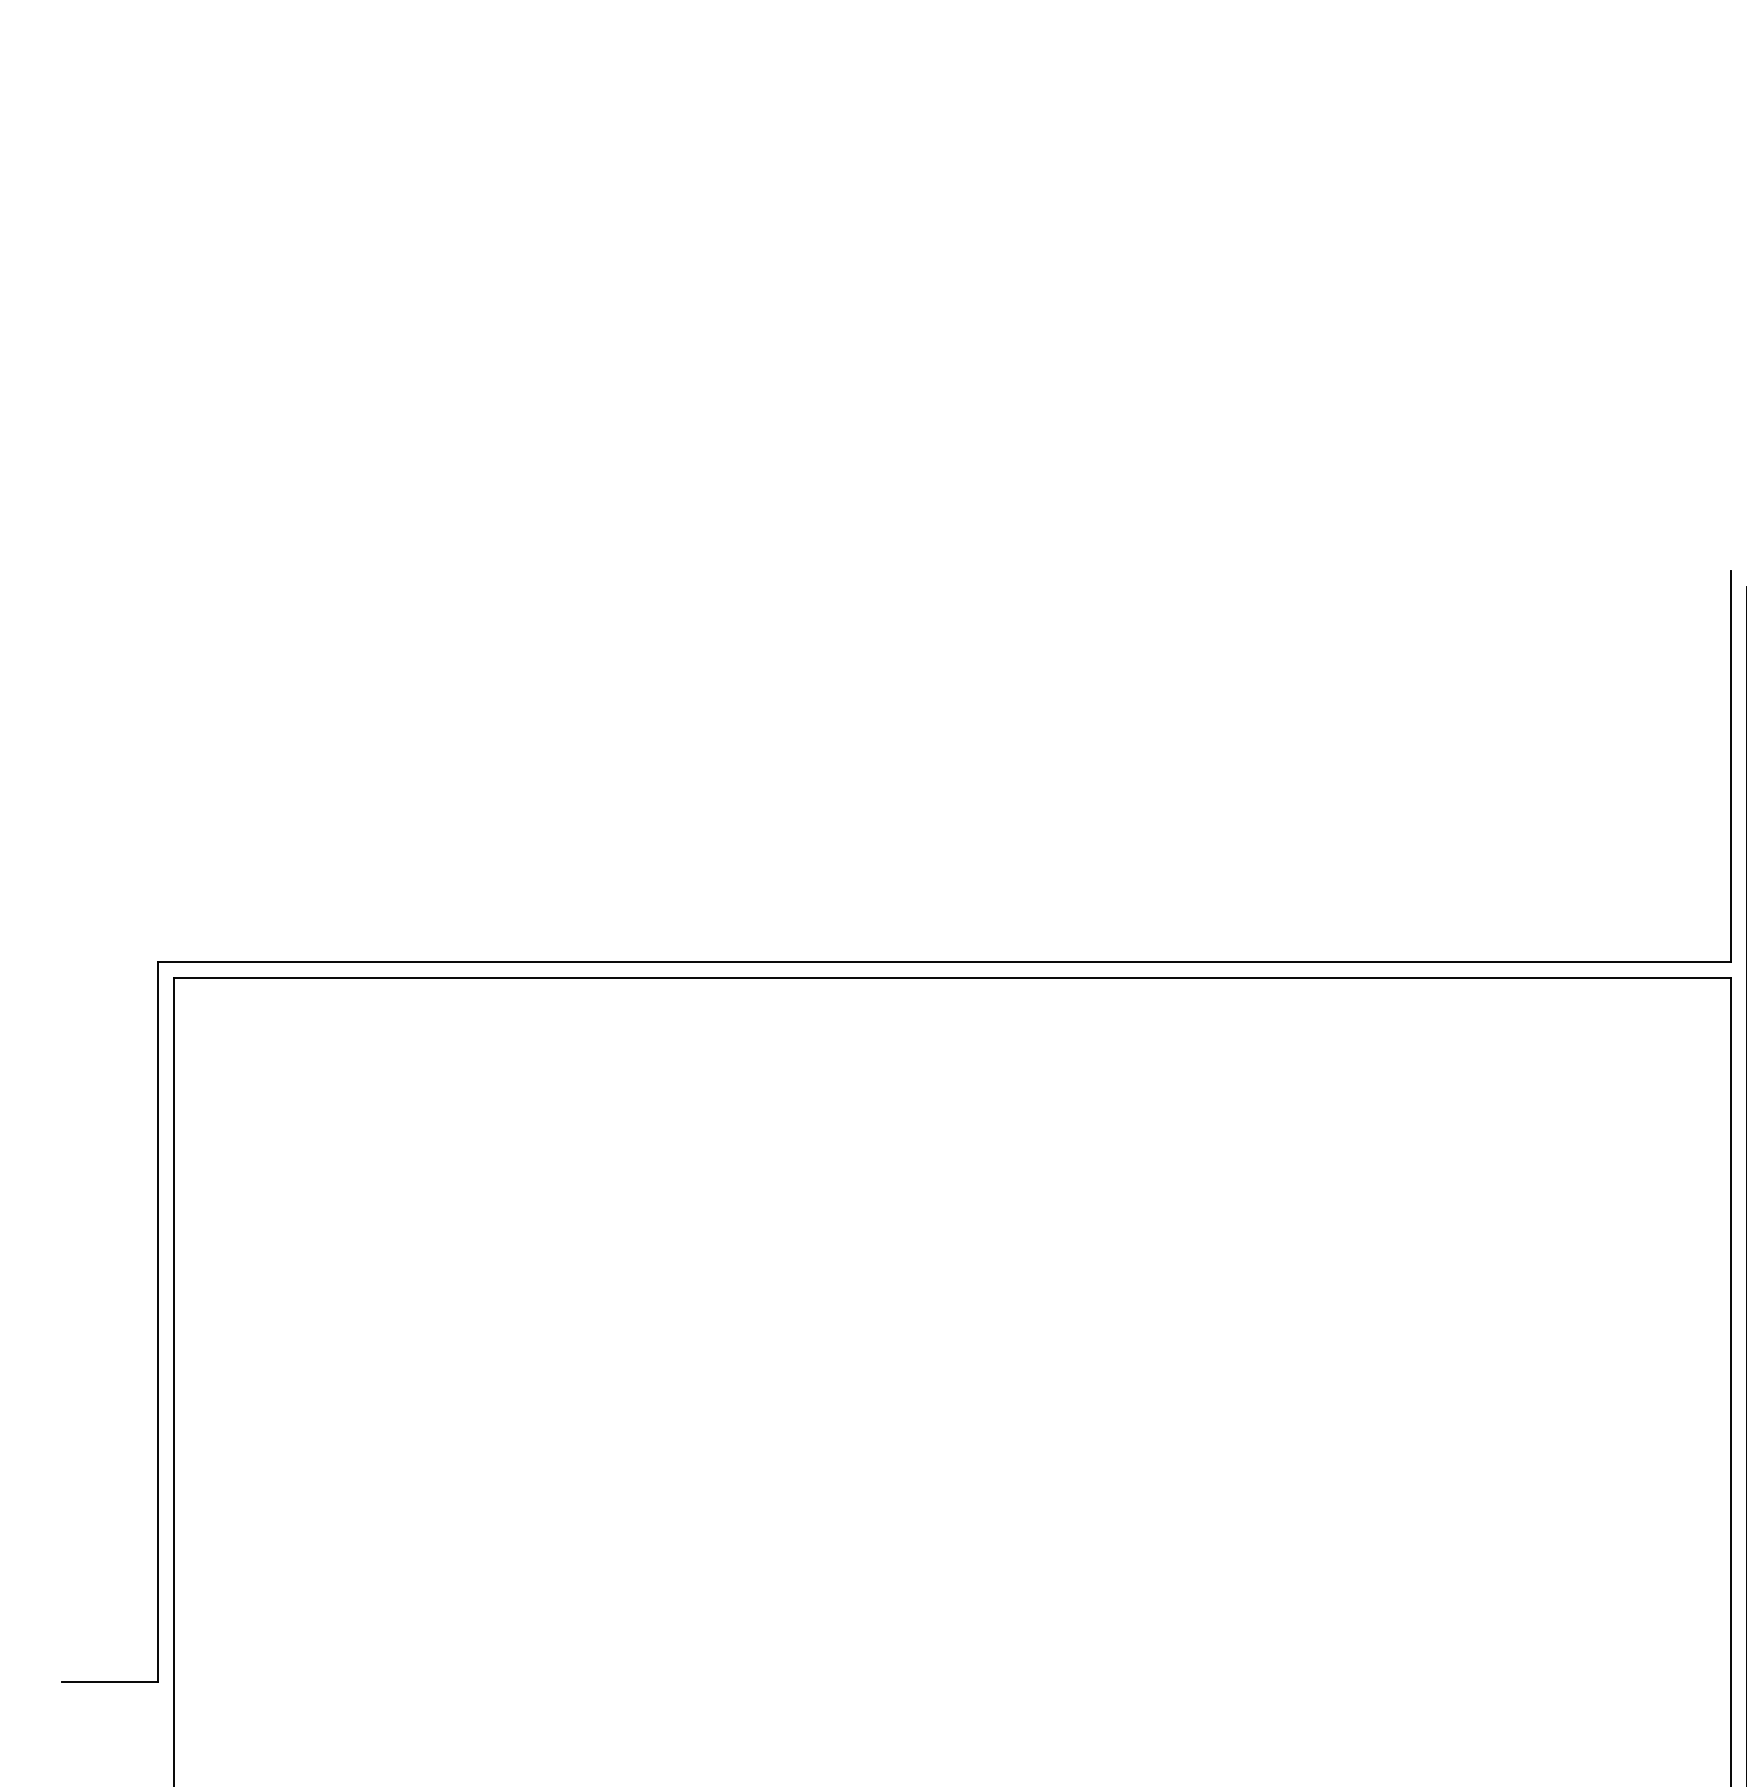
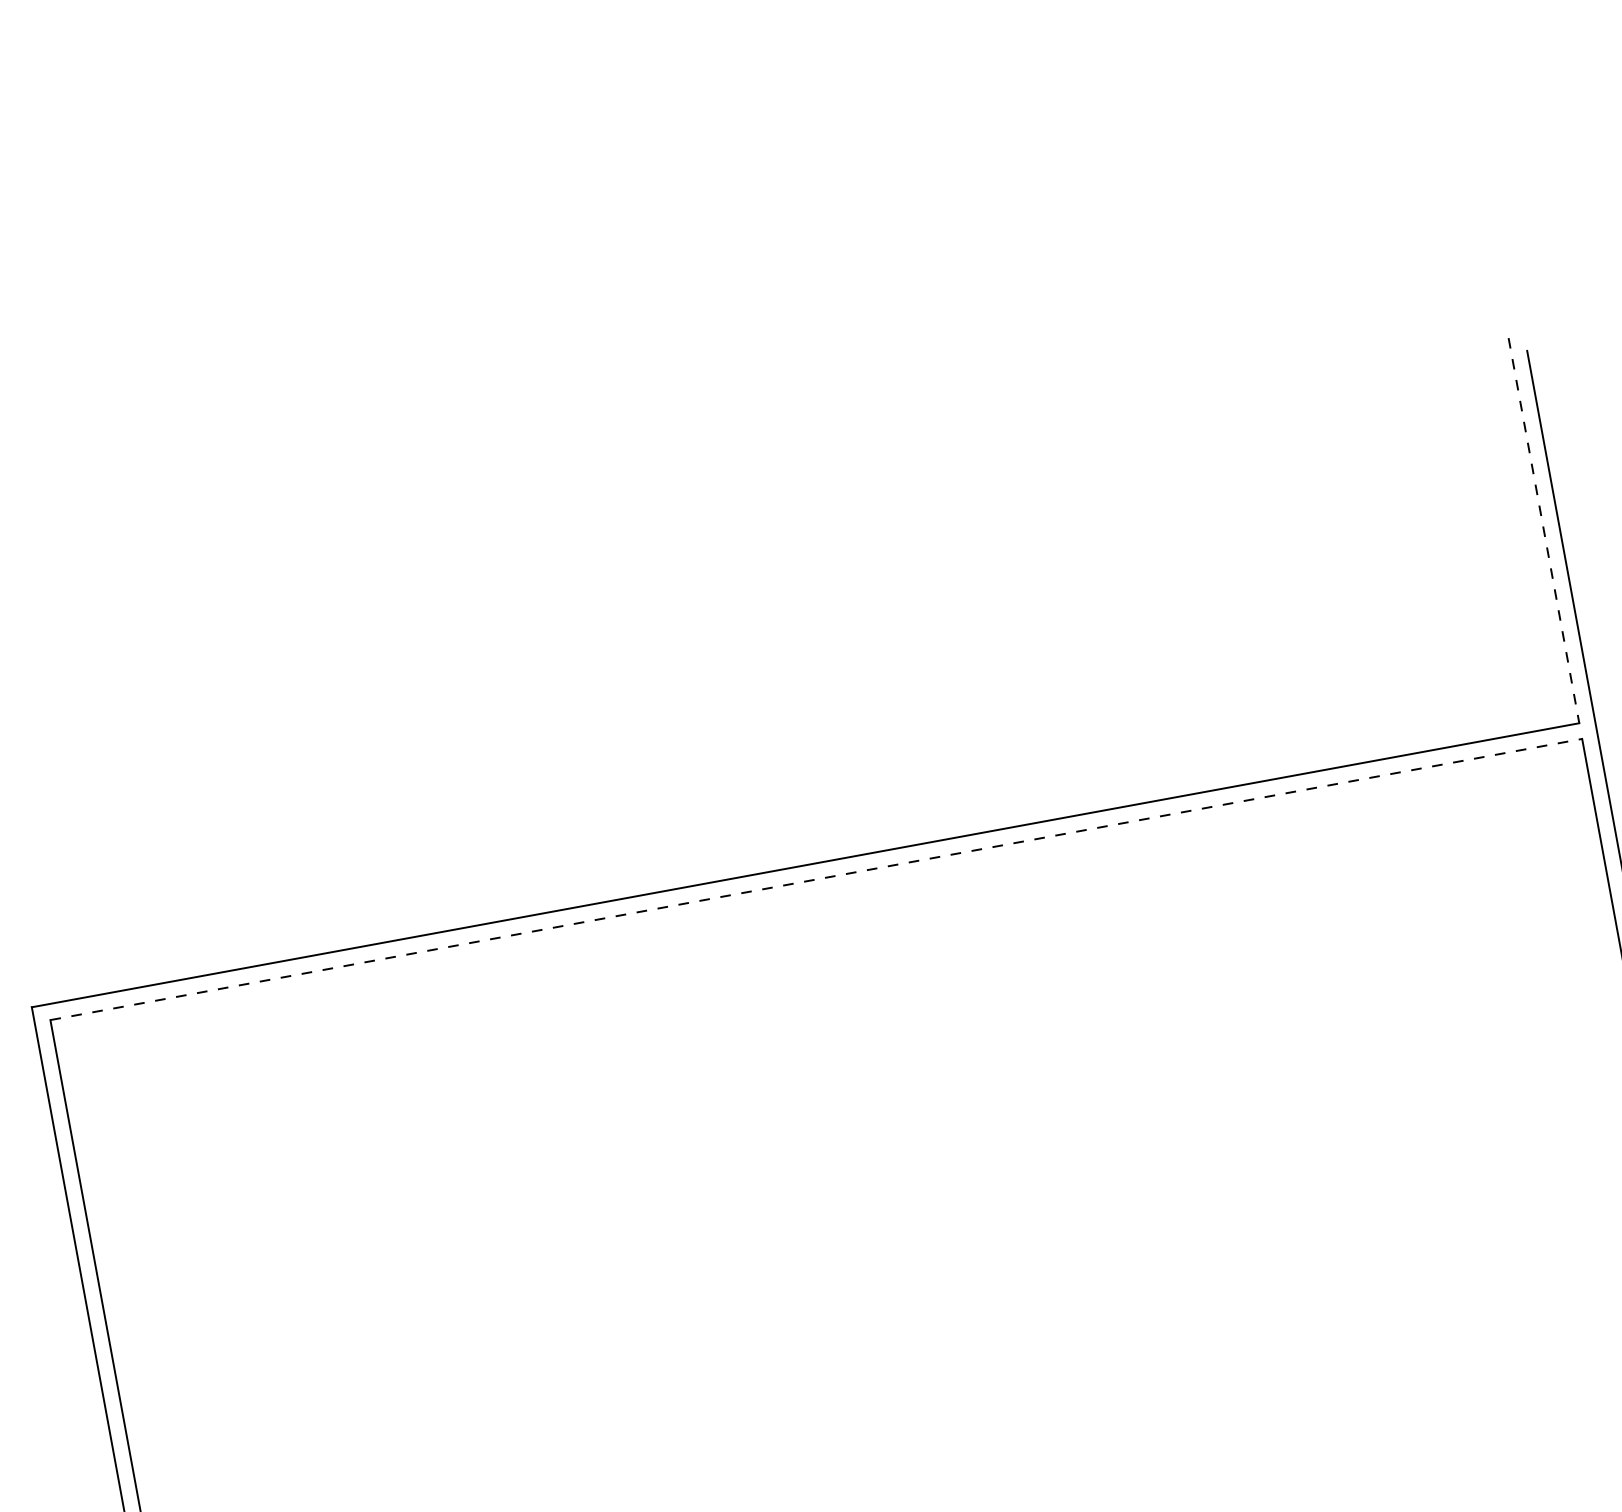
line: (1731, 766) -> (1544, 530), solid -> dashed
line: (952, 978) -> (816, 879), solid -> dashed

